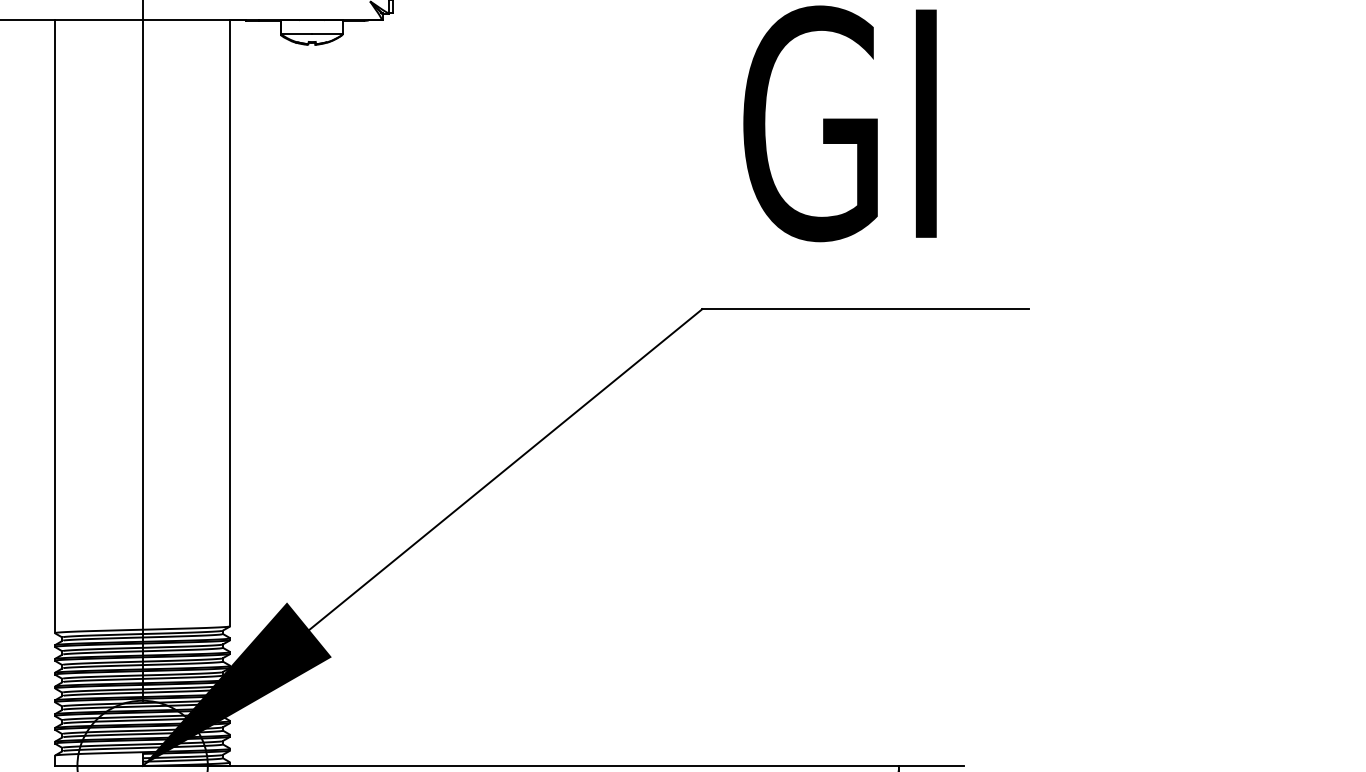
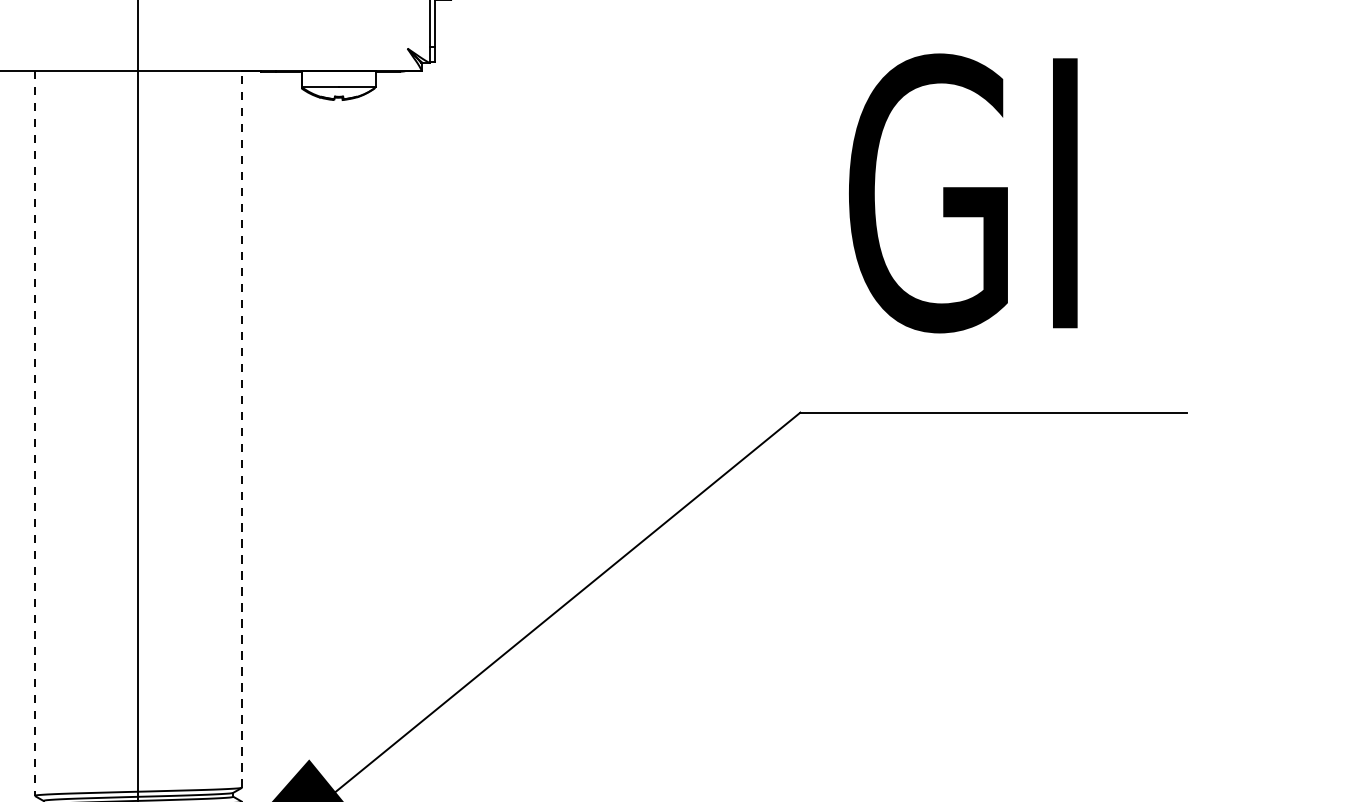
line: (230, 323) -> (242, 429), solid -> dashed
line: (54, 327) -> (34, 434), solid -> dashed

